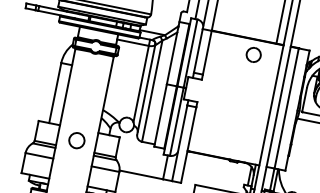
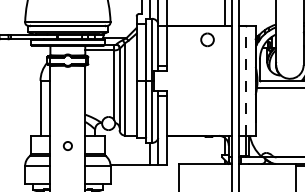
line: (286, 107) -> (245, 80), solid -> dashed
circle: (76, 139) -> (67, 145), size x0.6

